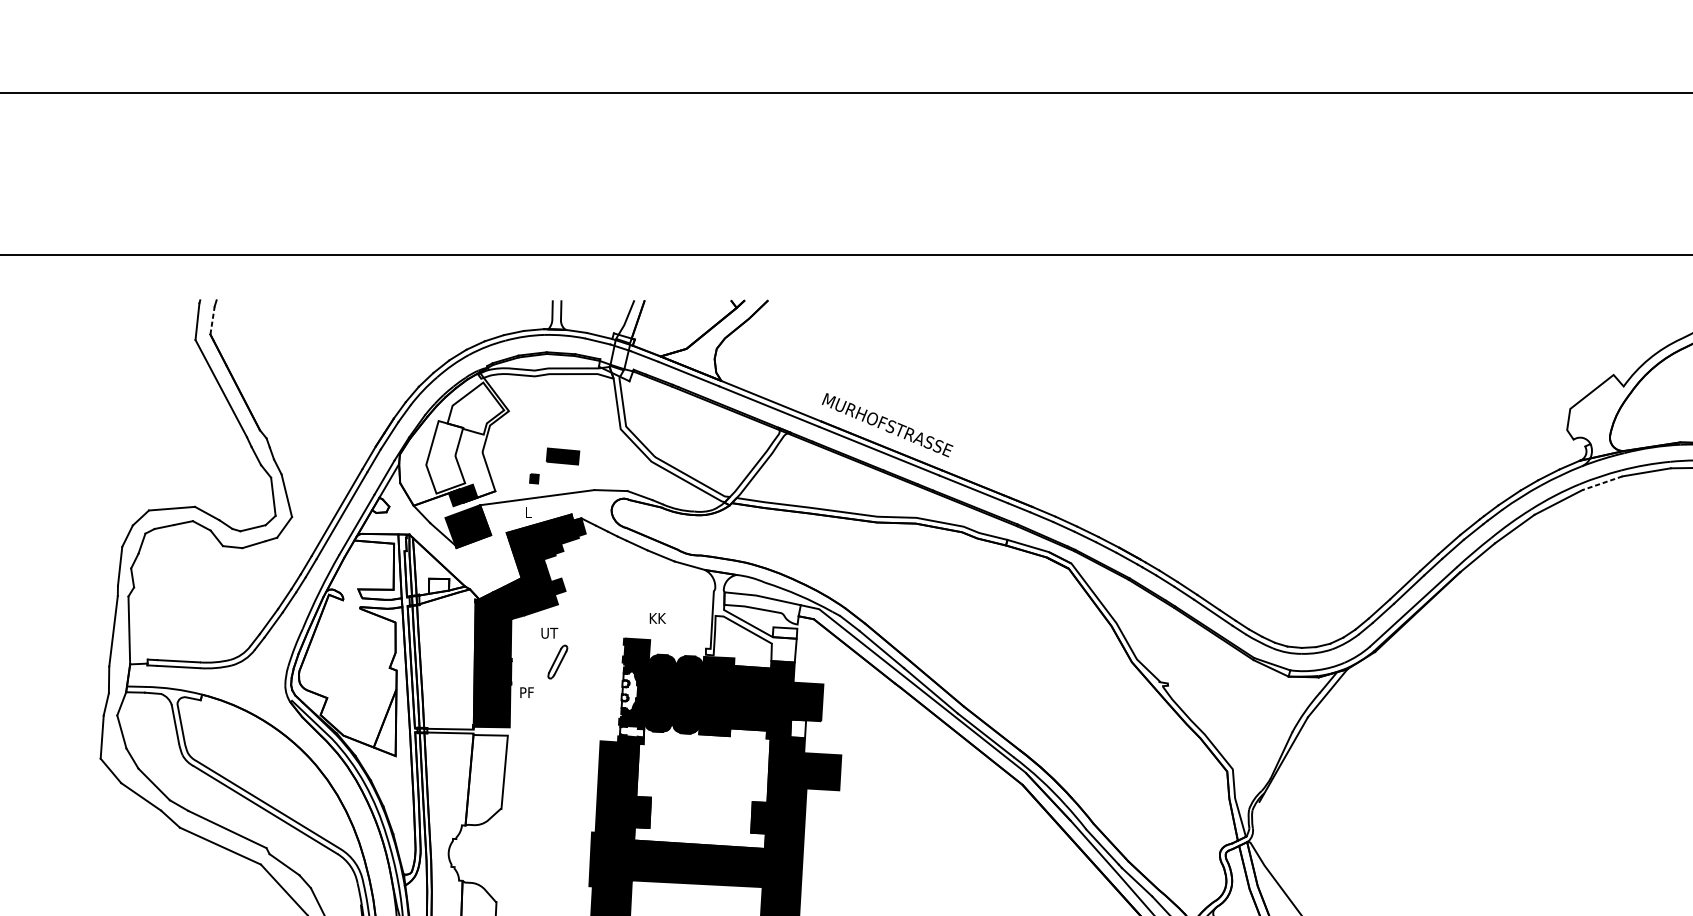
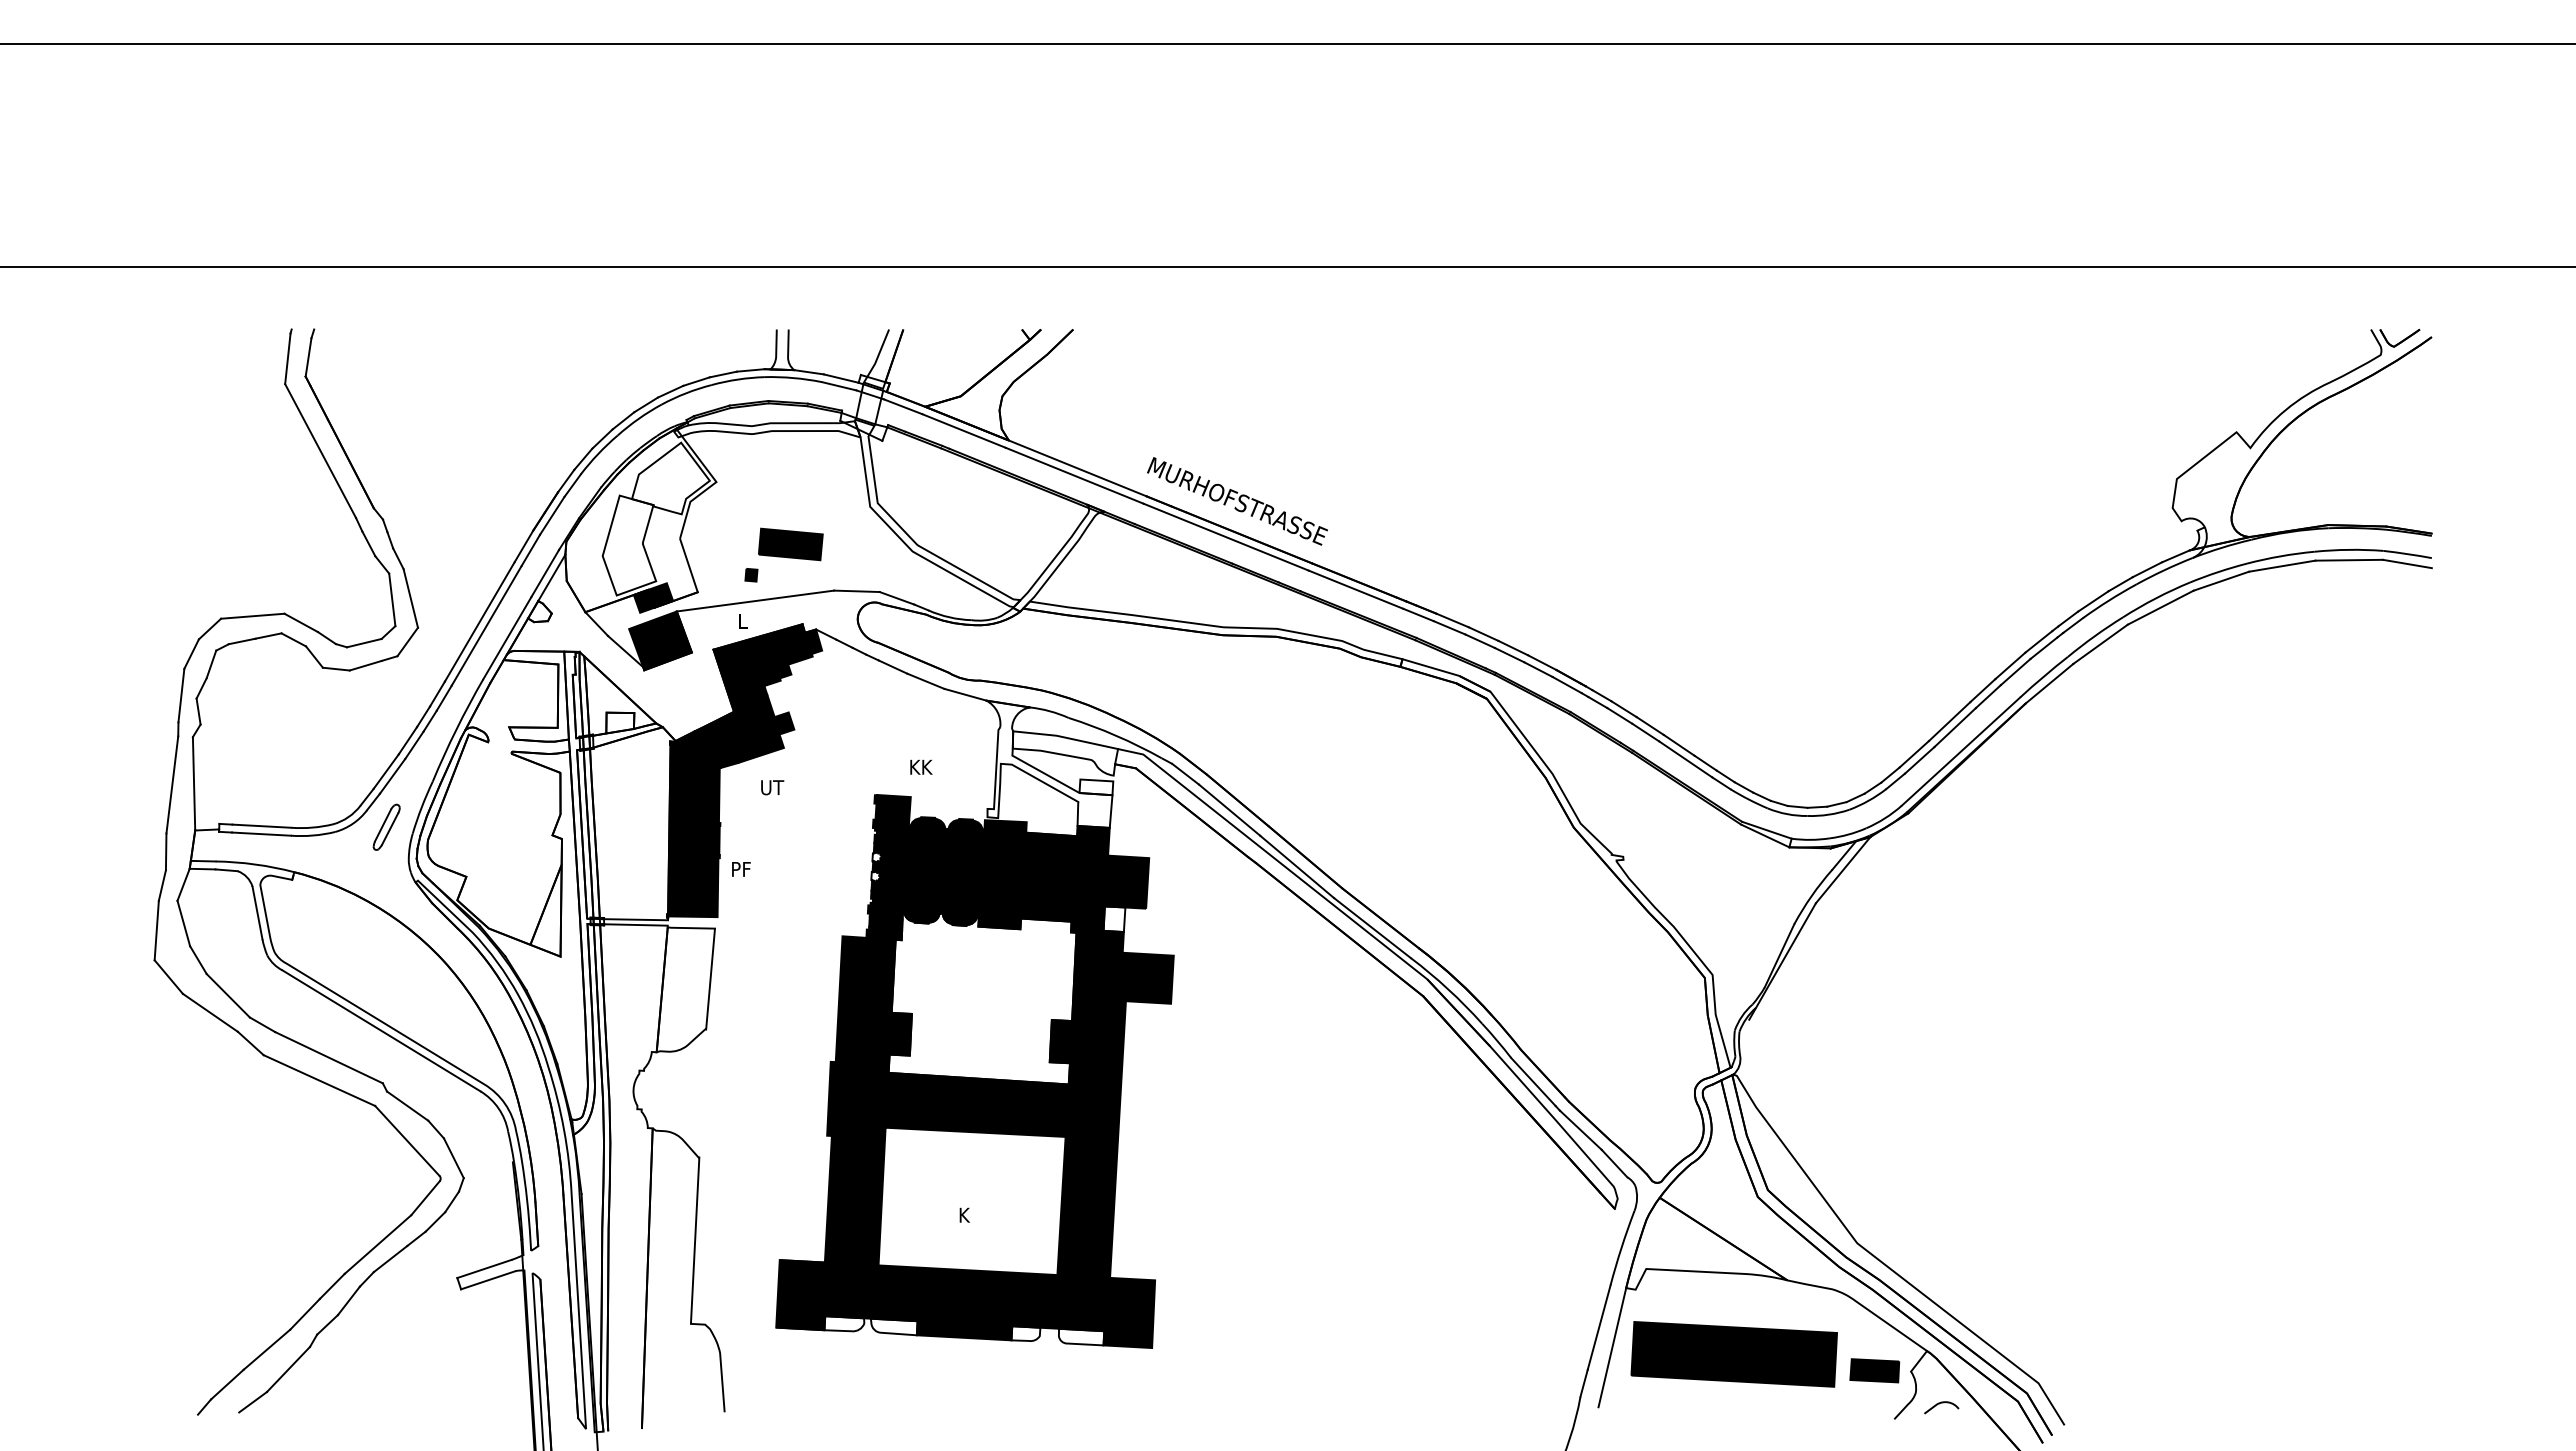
line: (212, 319) -> (308, 356), dashed -> solid
part: (562, 456) -> (790, 544), size x1.43
line: (1601, 483) -> (2220, 581), dashed -> solid
part: (557, 661) -> (386, 826), moved
fill: (629, 691) -> (882, 867), added
fill: (631, 731) -> (885, 922), added

